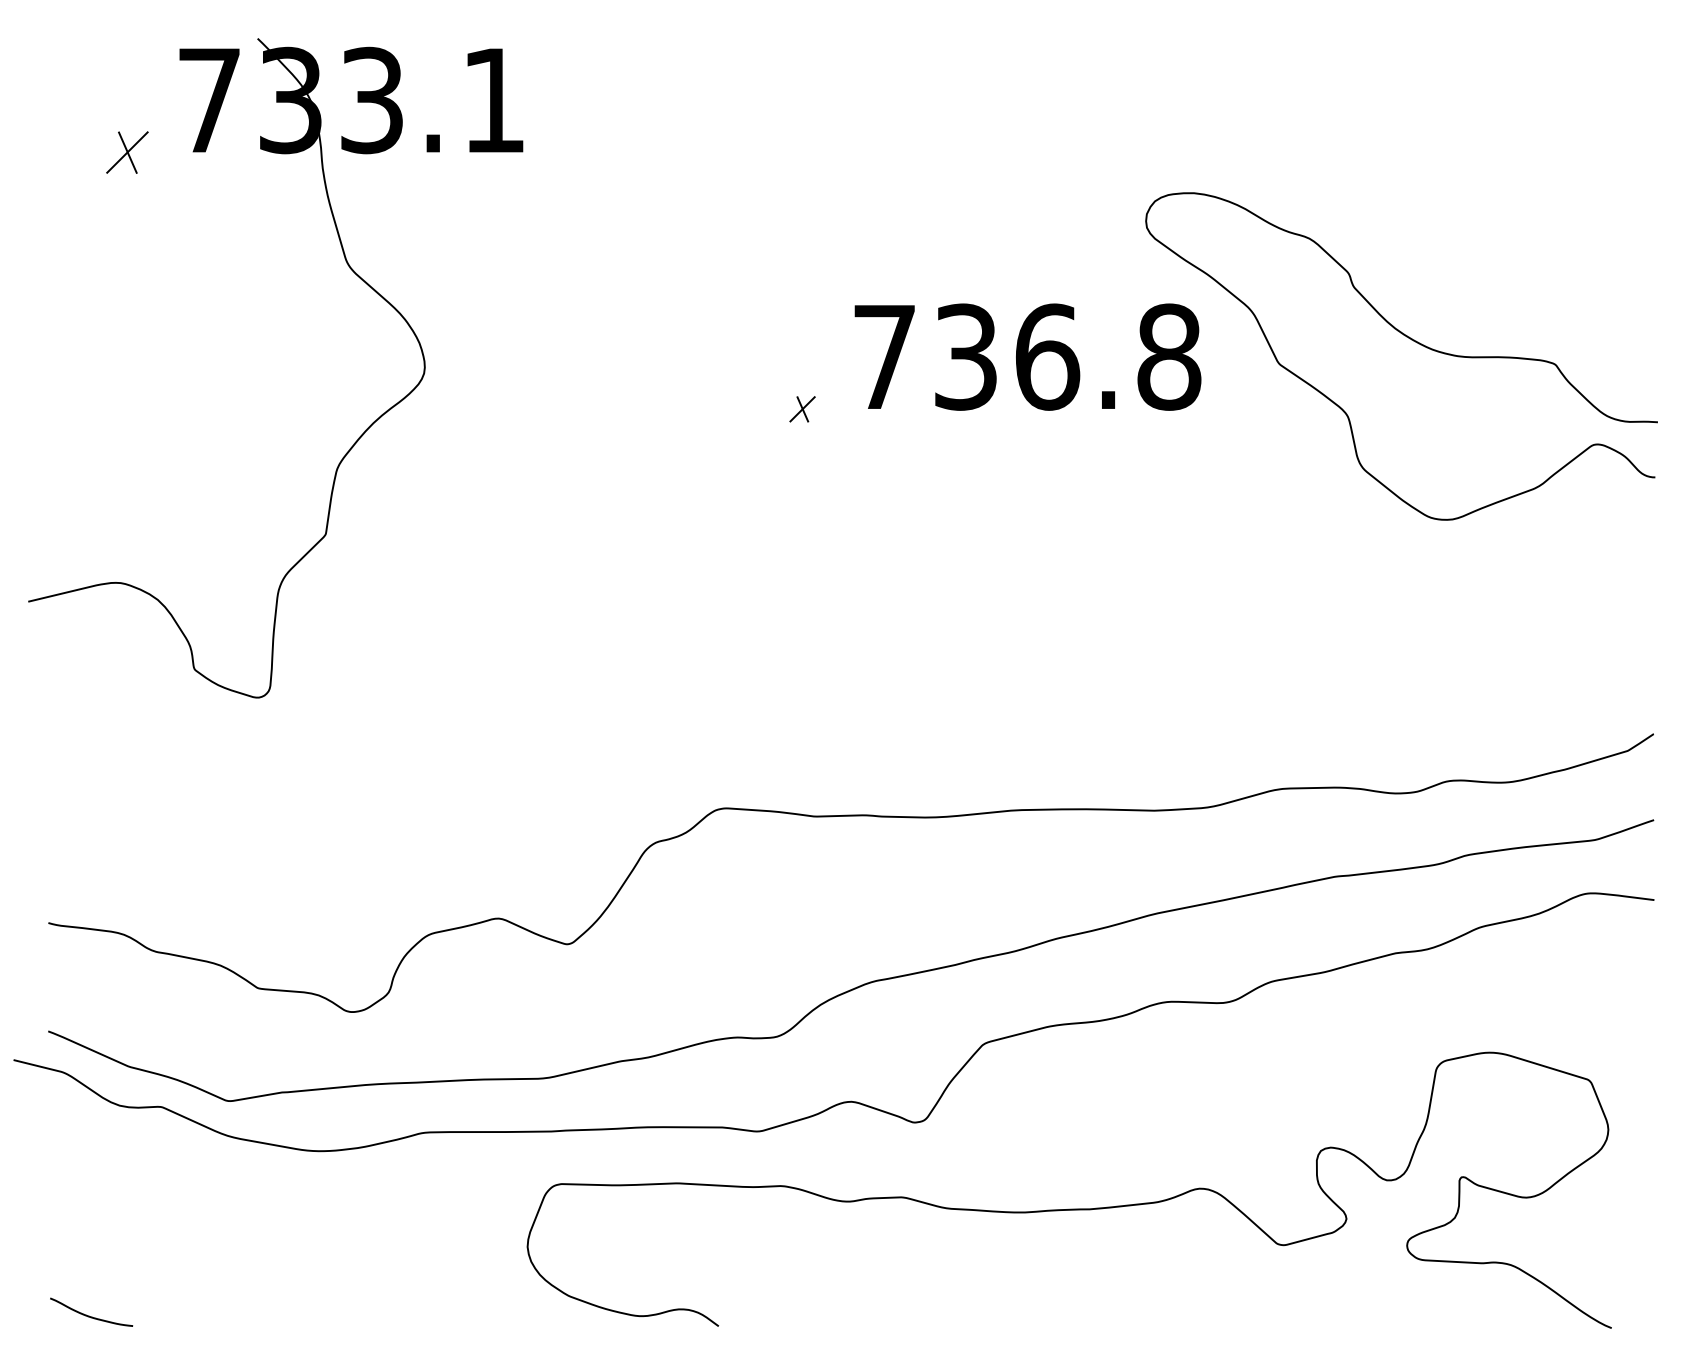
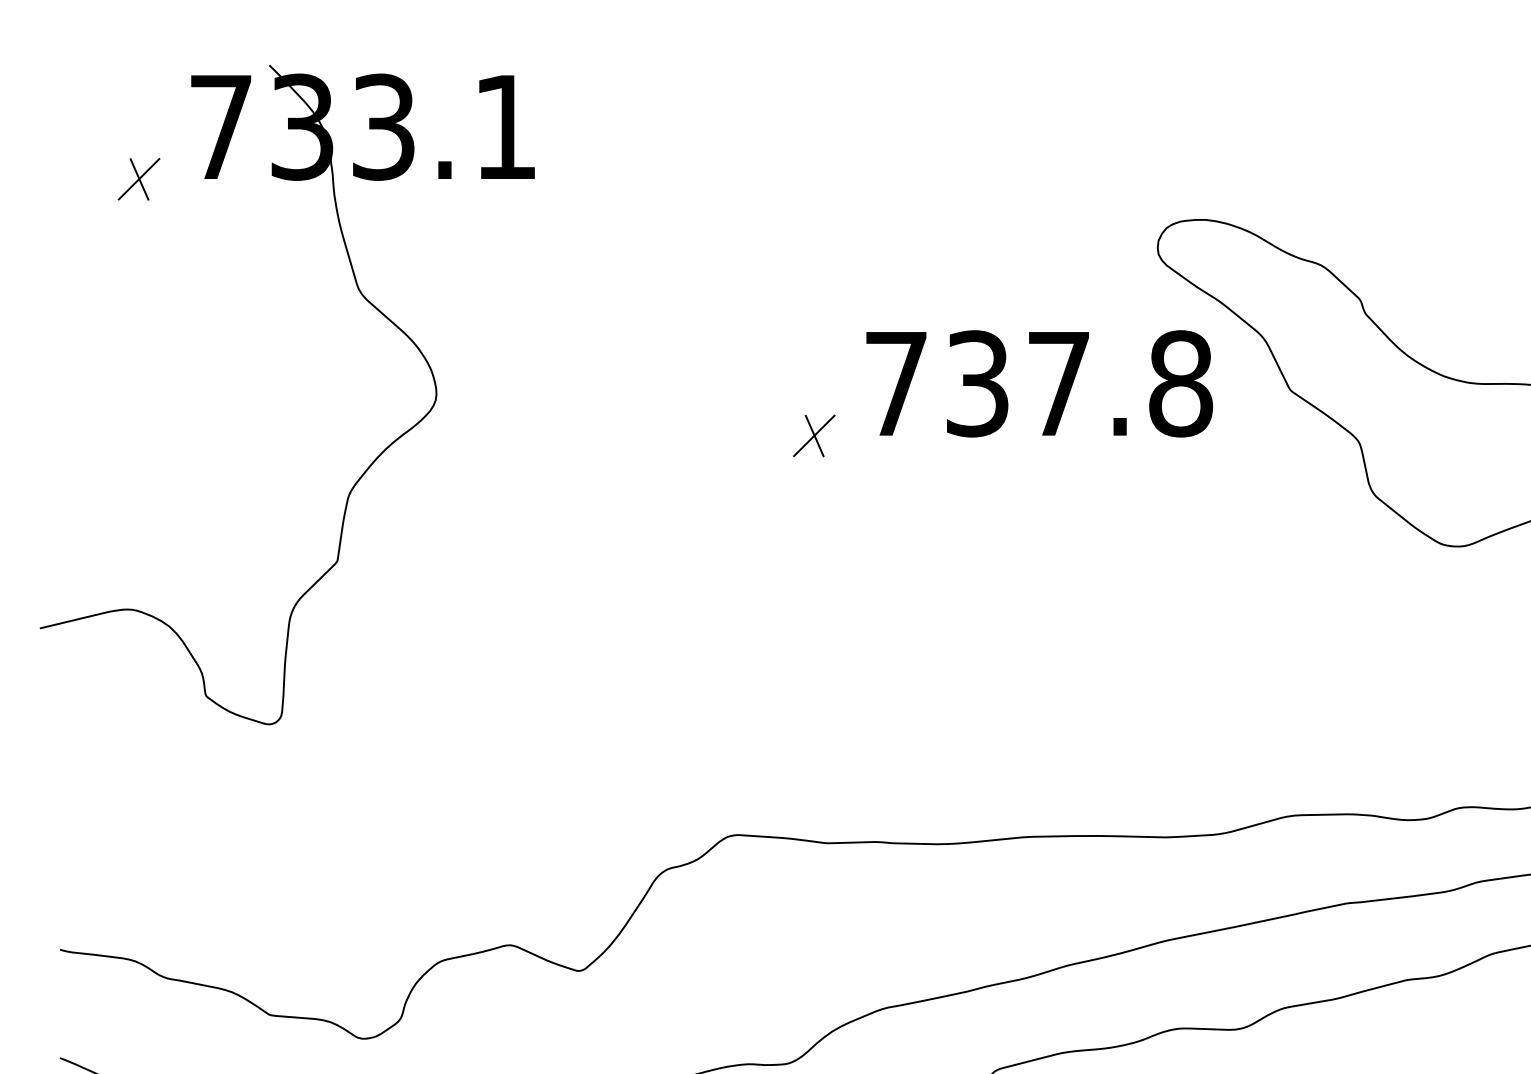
text: (1048, 356) -> (1060, 383), 736.8 -> 737.8
part: (802, 409) -> (814, 436), size x1.67

